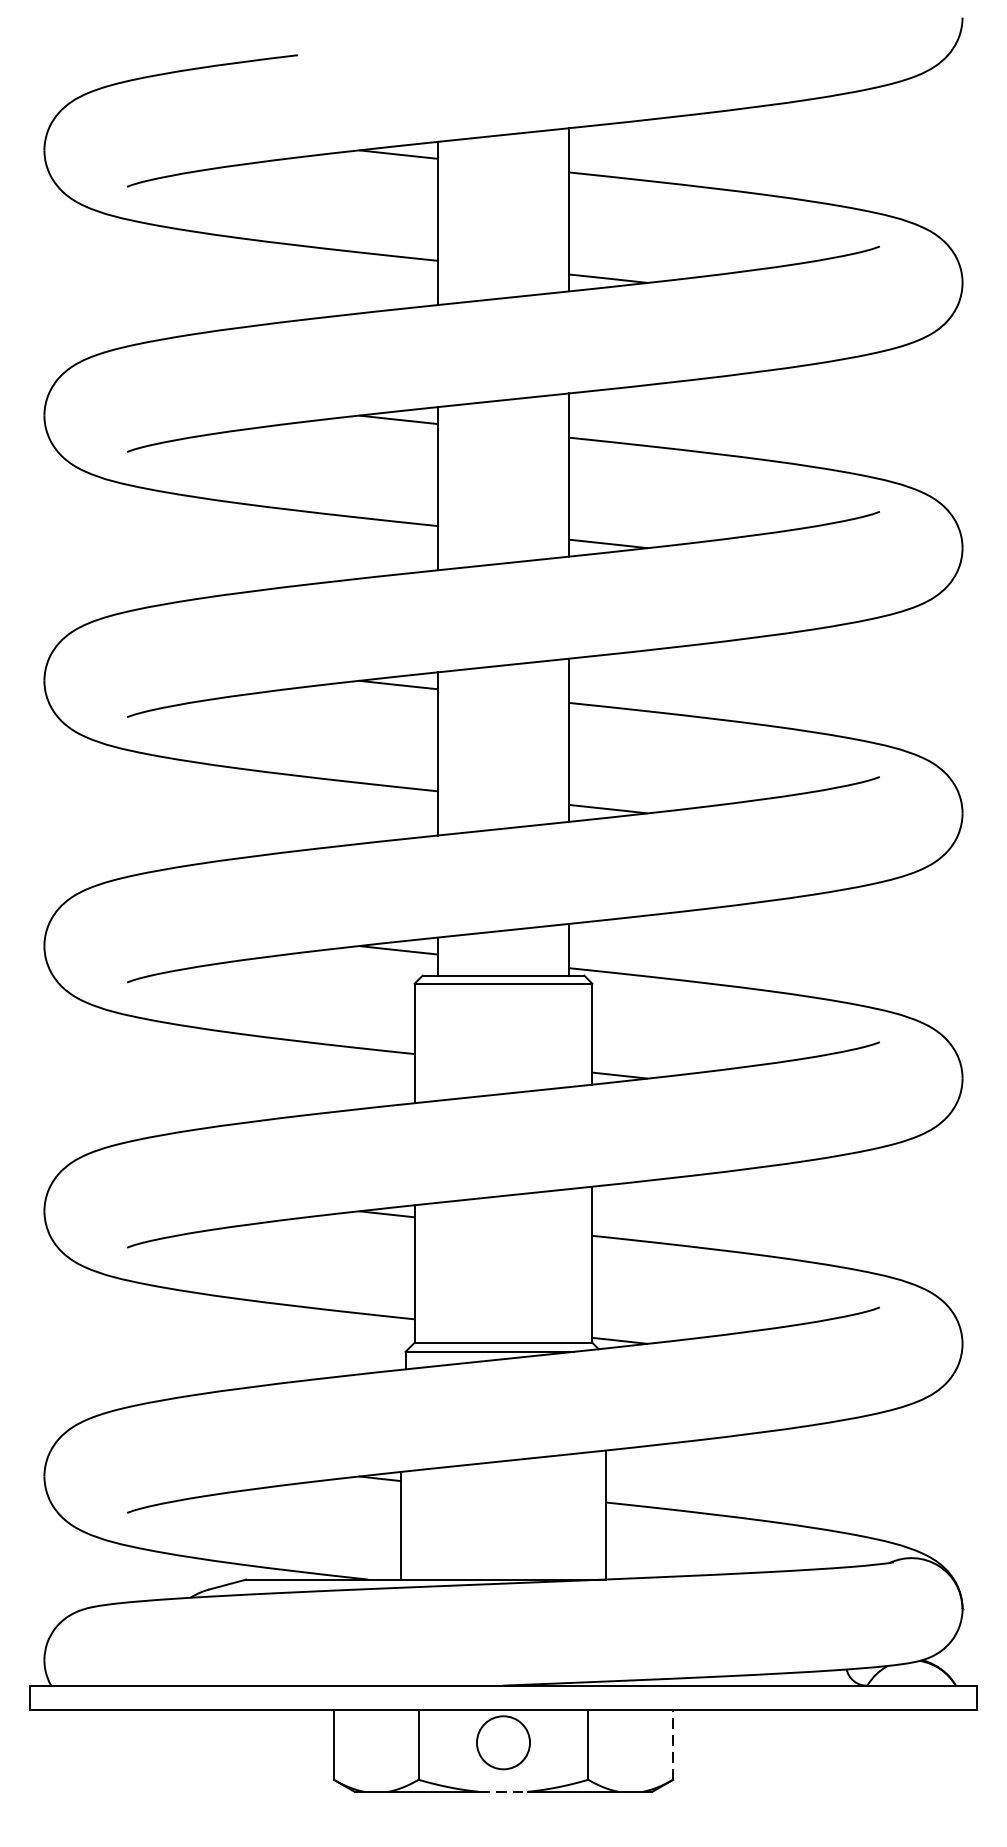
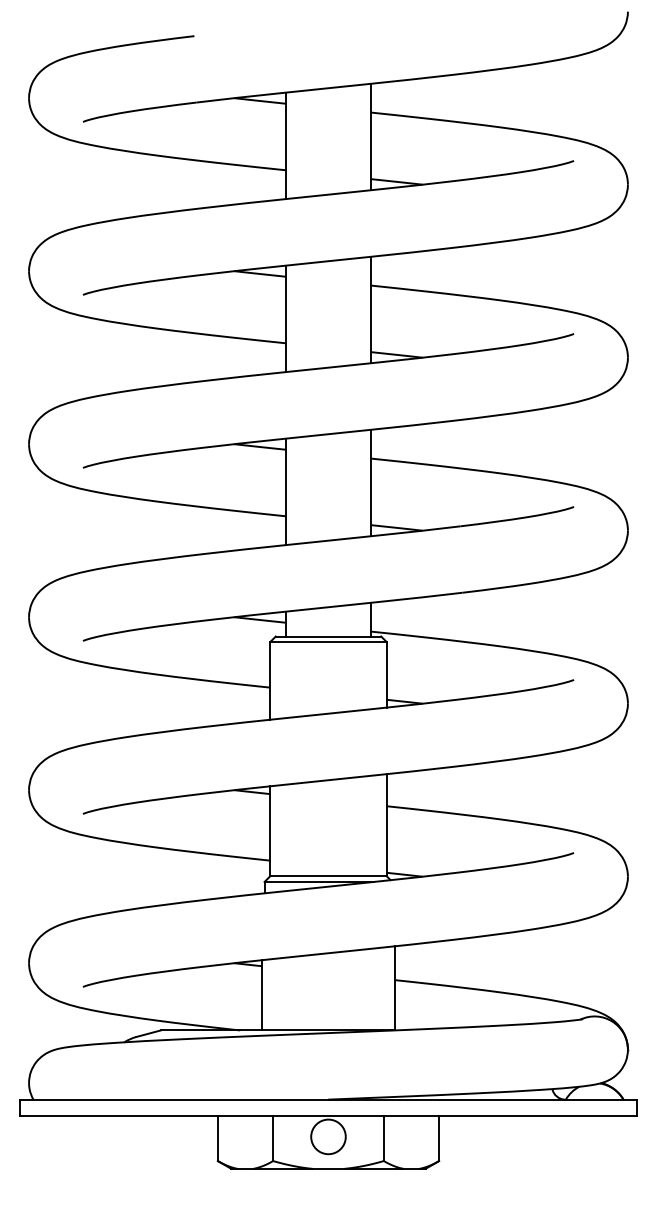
line: (673, 1745) -> (439, 1138), dashed -> solid
line: (503, 1791) -> (328, 1168), dashed -> solid

